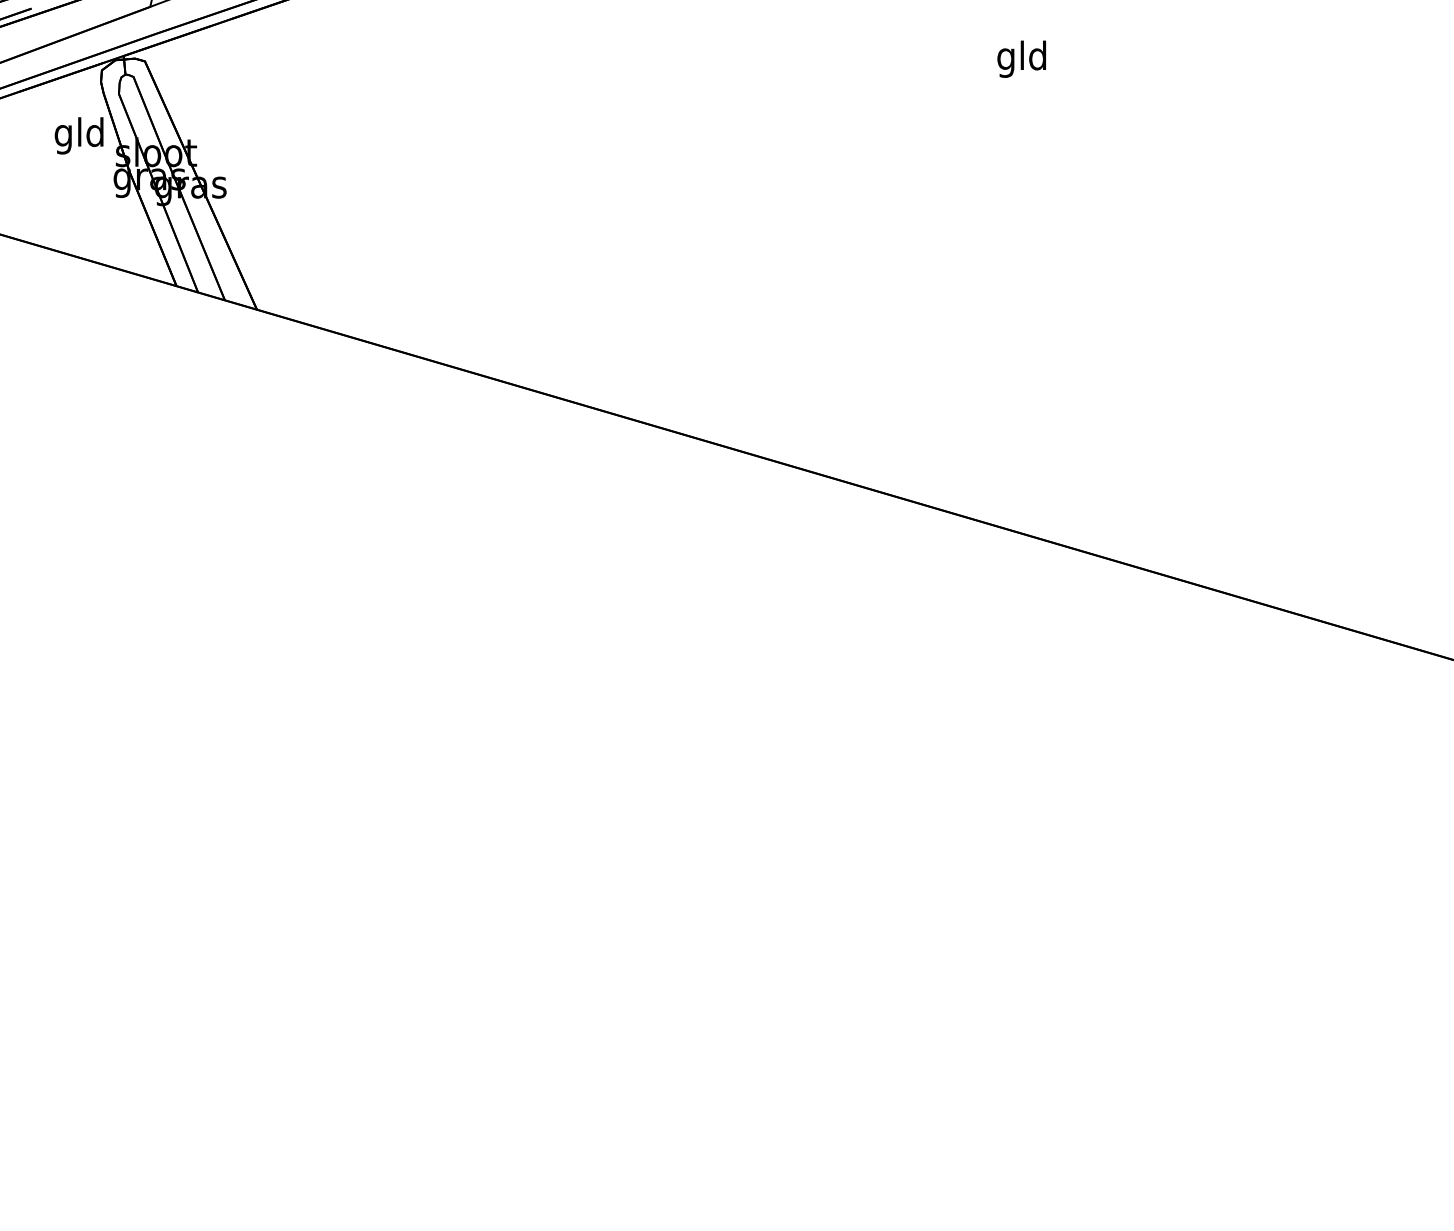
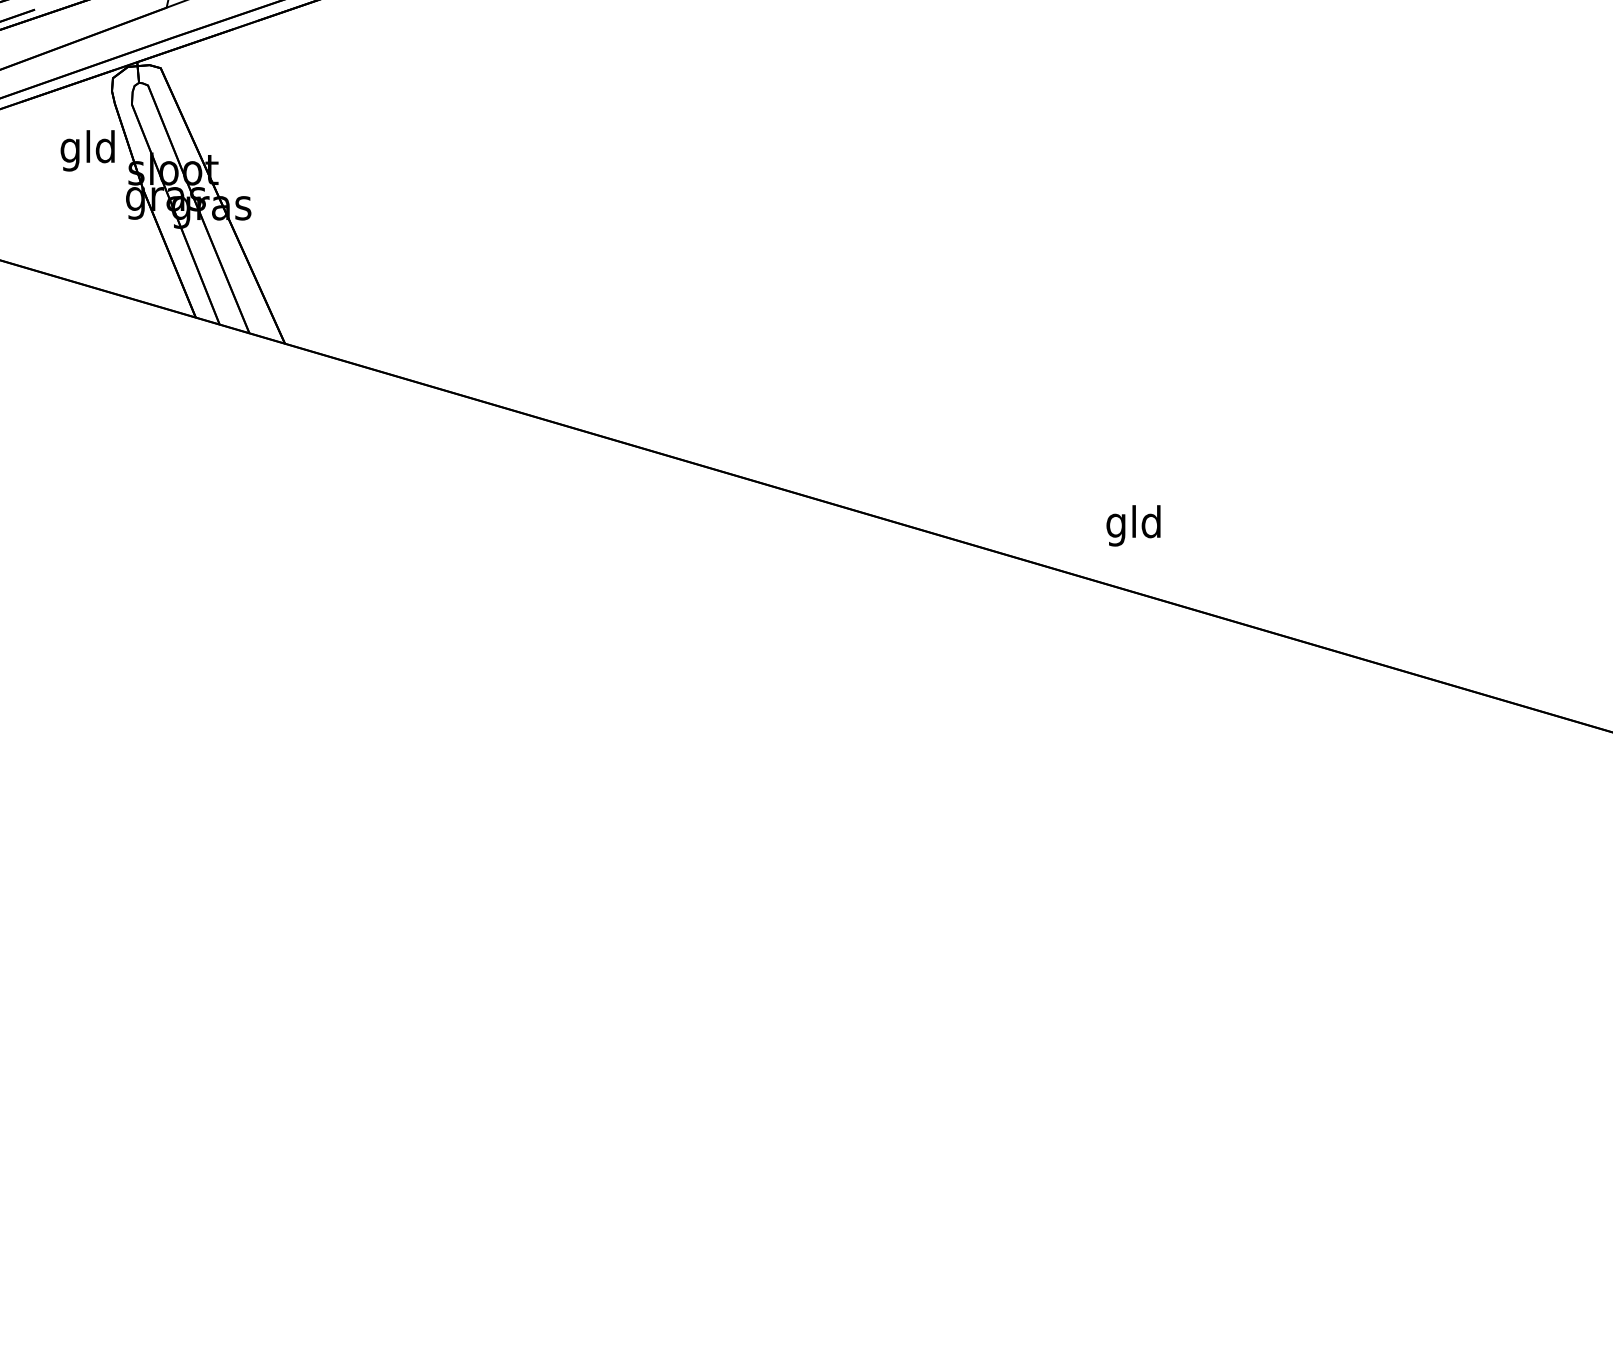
text: (1021, 58) -> (1133, 525), moved

